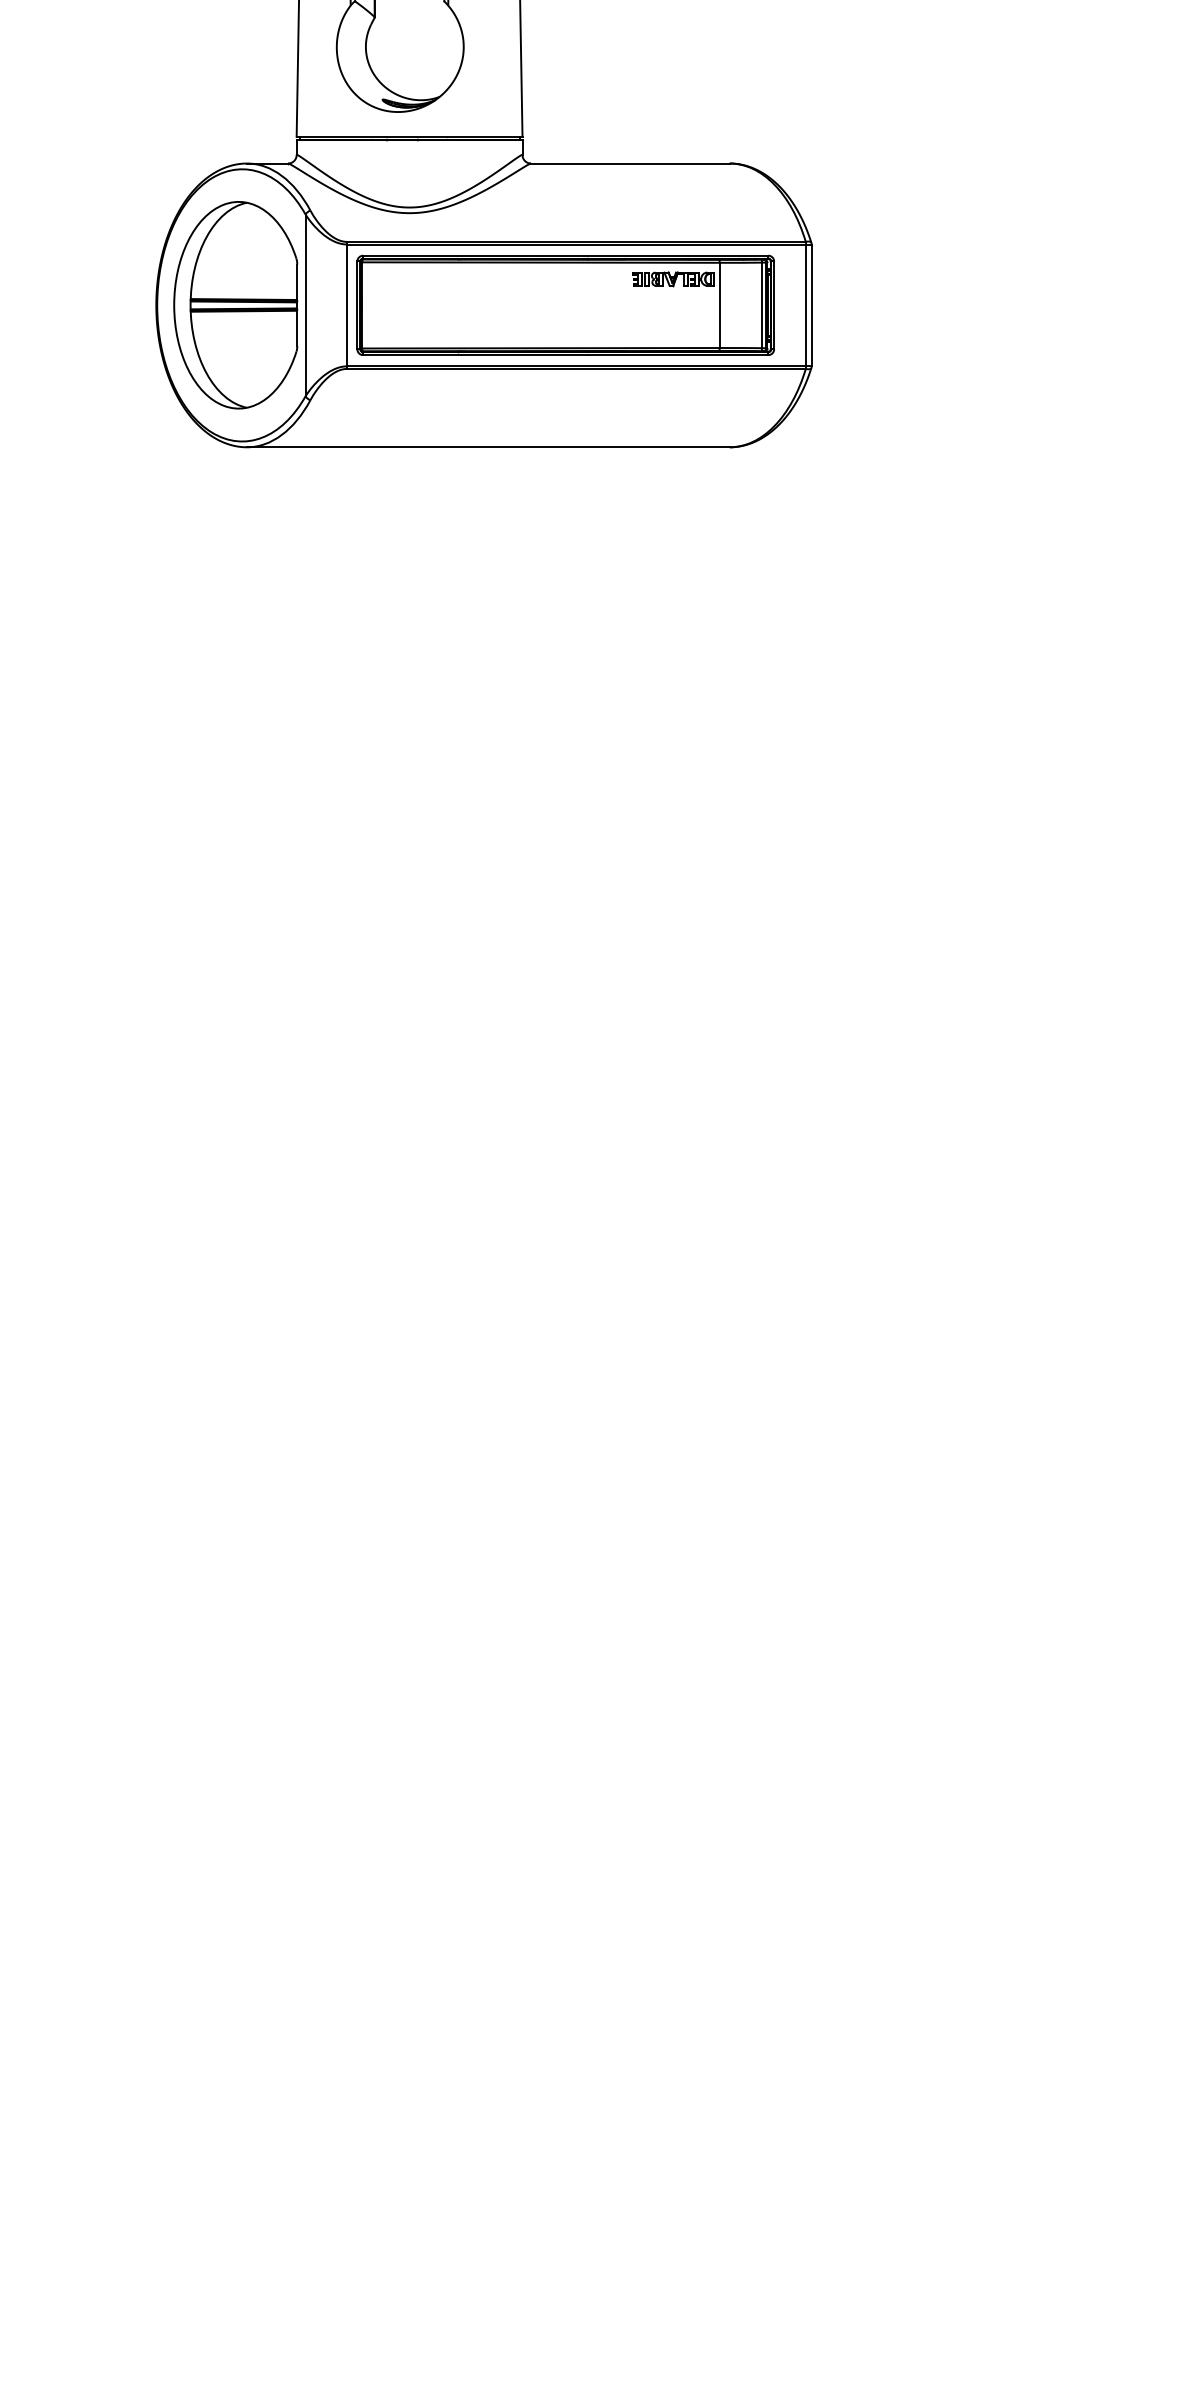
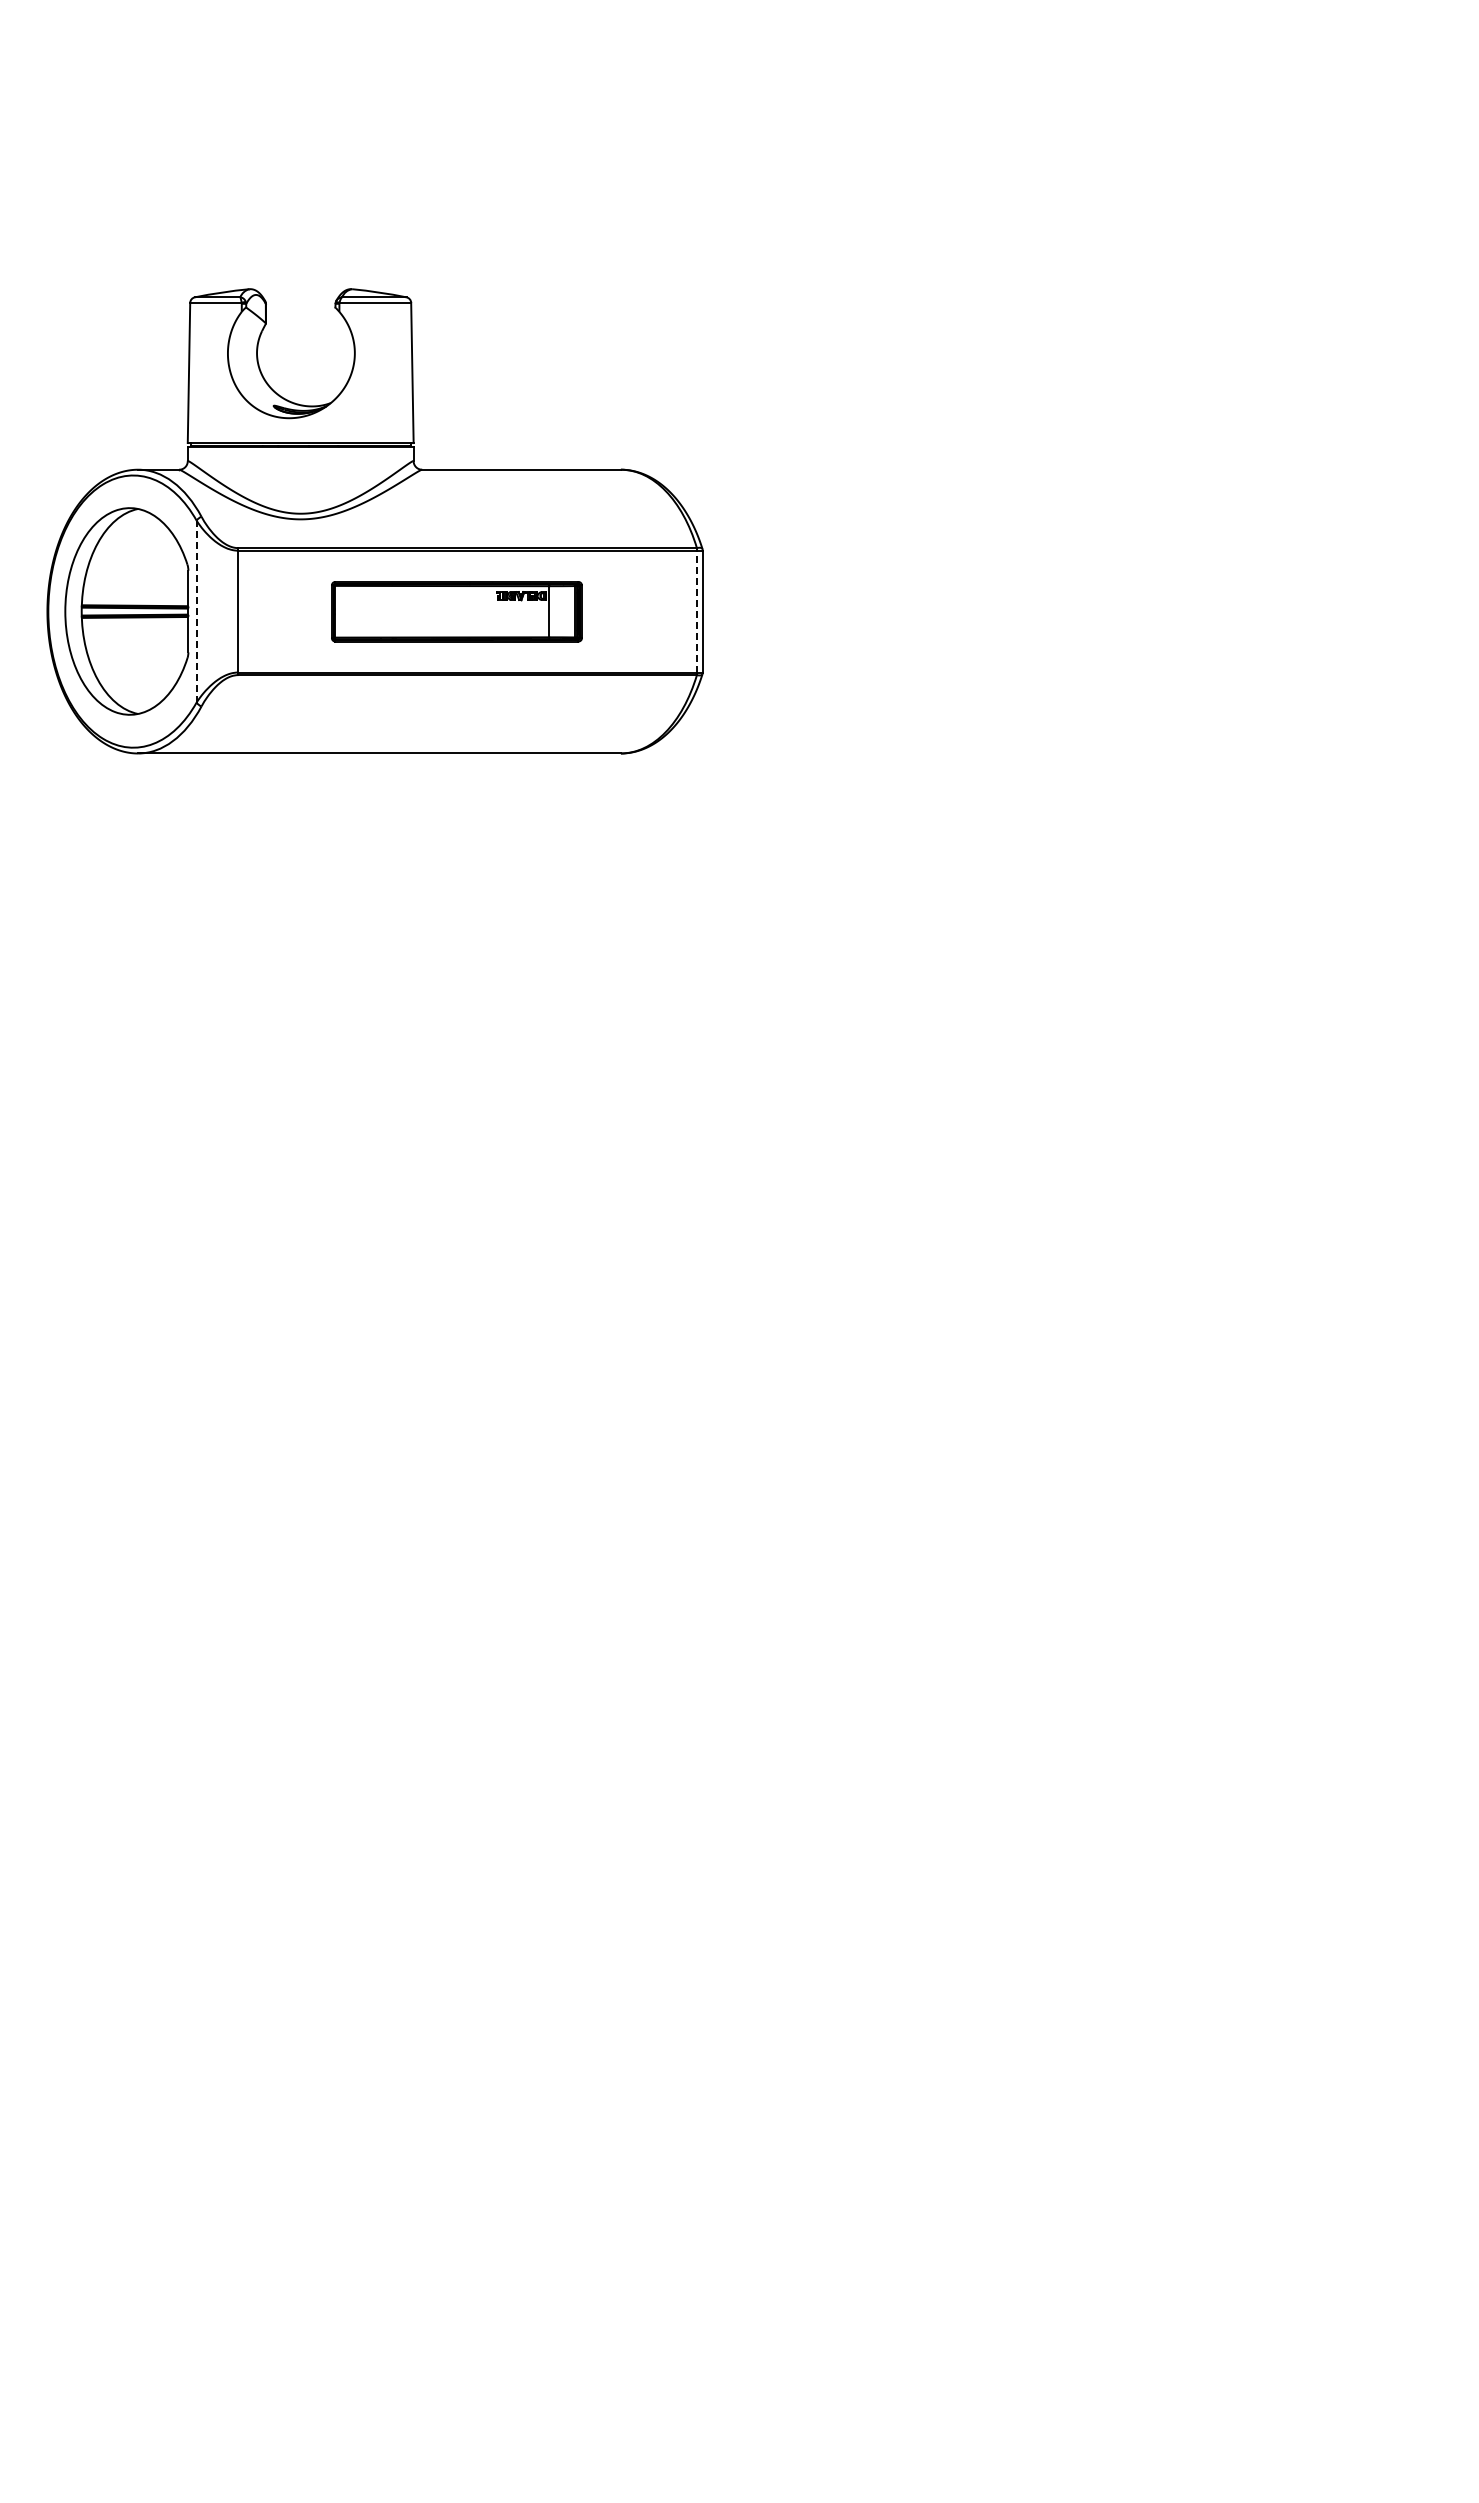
line: (305, 305) -> (196, 611), solid -> dashed
part: (565, 305) -> (456, 611), size x0.6
line: (805, 305) -> (696, 611), solid -> dashed

